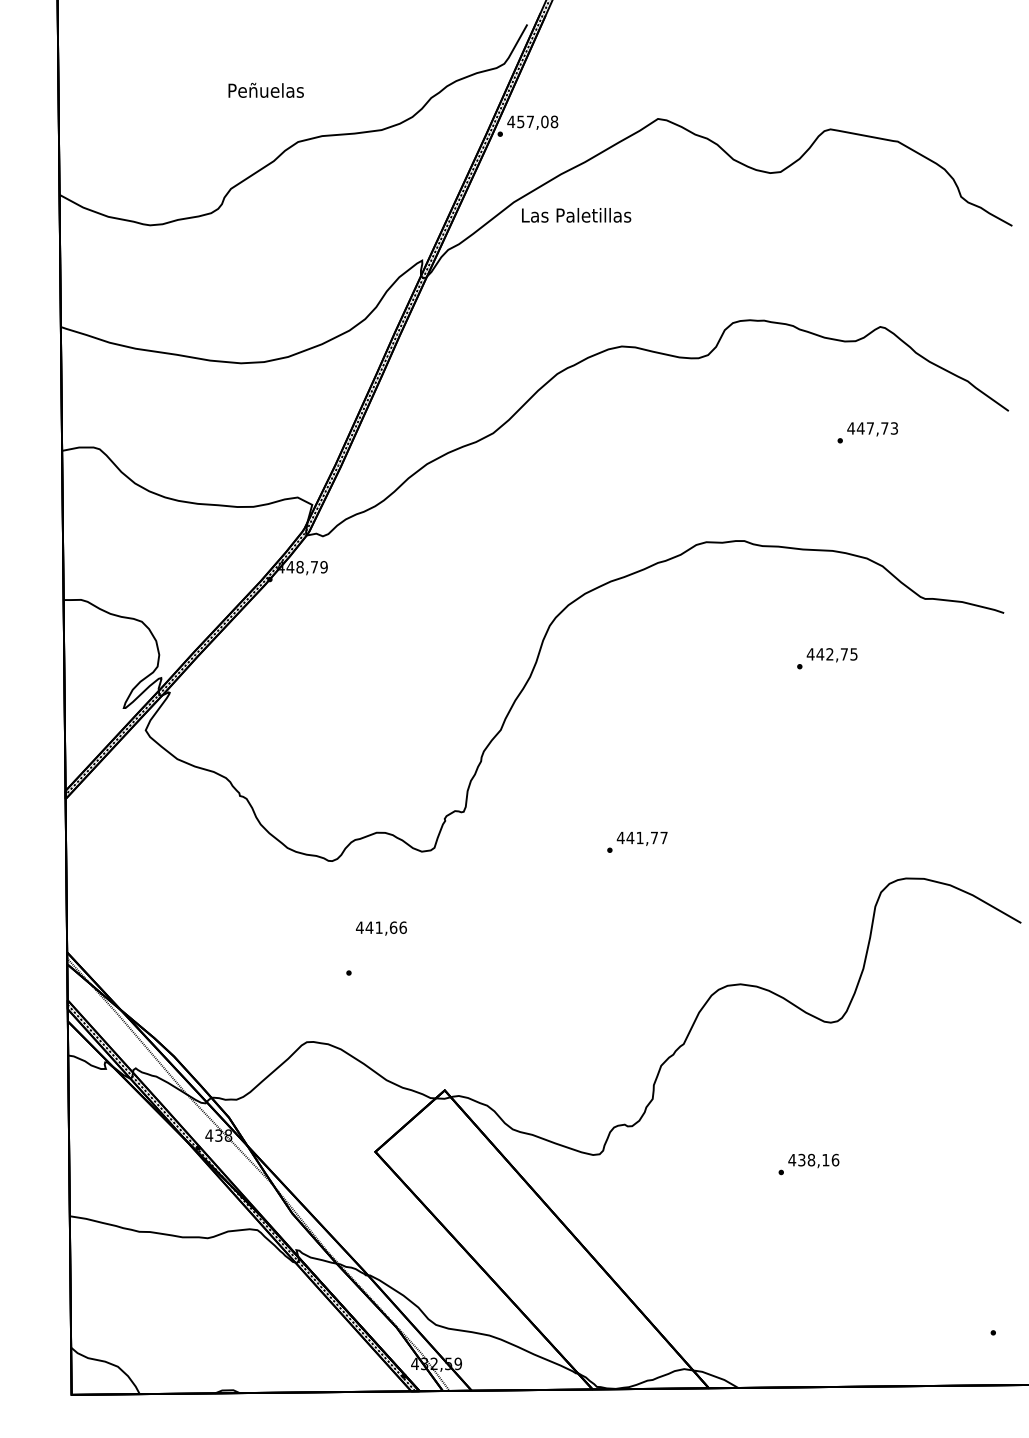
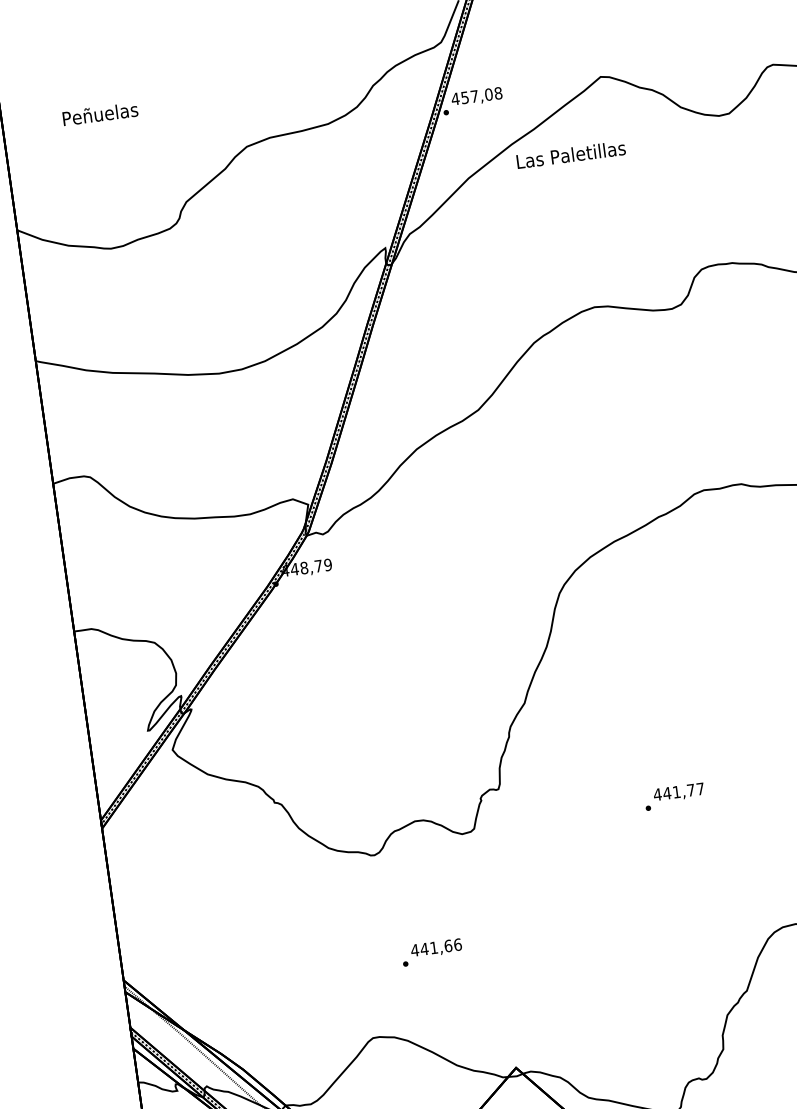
text: (265, 89) -> (99, 113), moved
text: (576, 215) -> (571, 155), moved
text: (381, 928) -> (436, 948), moved

